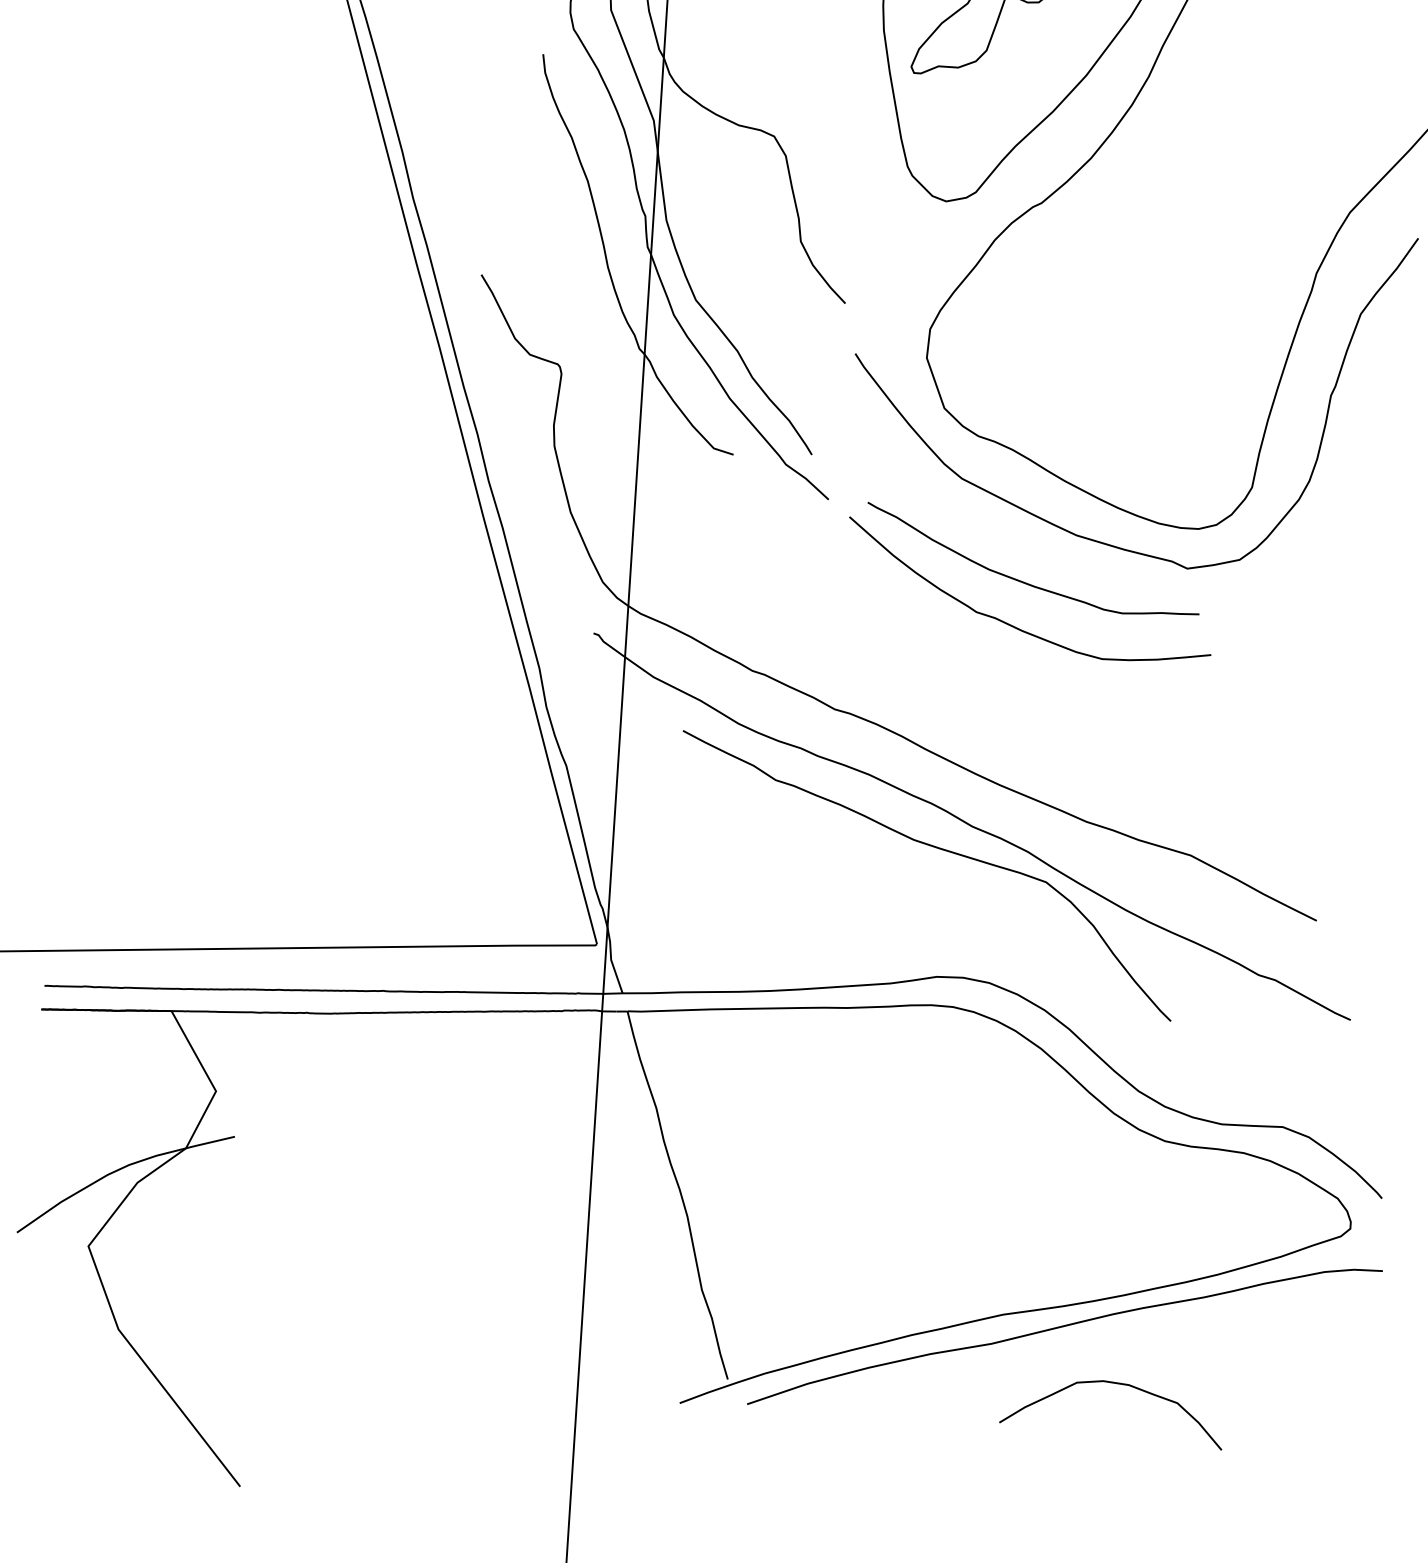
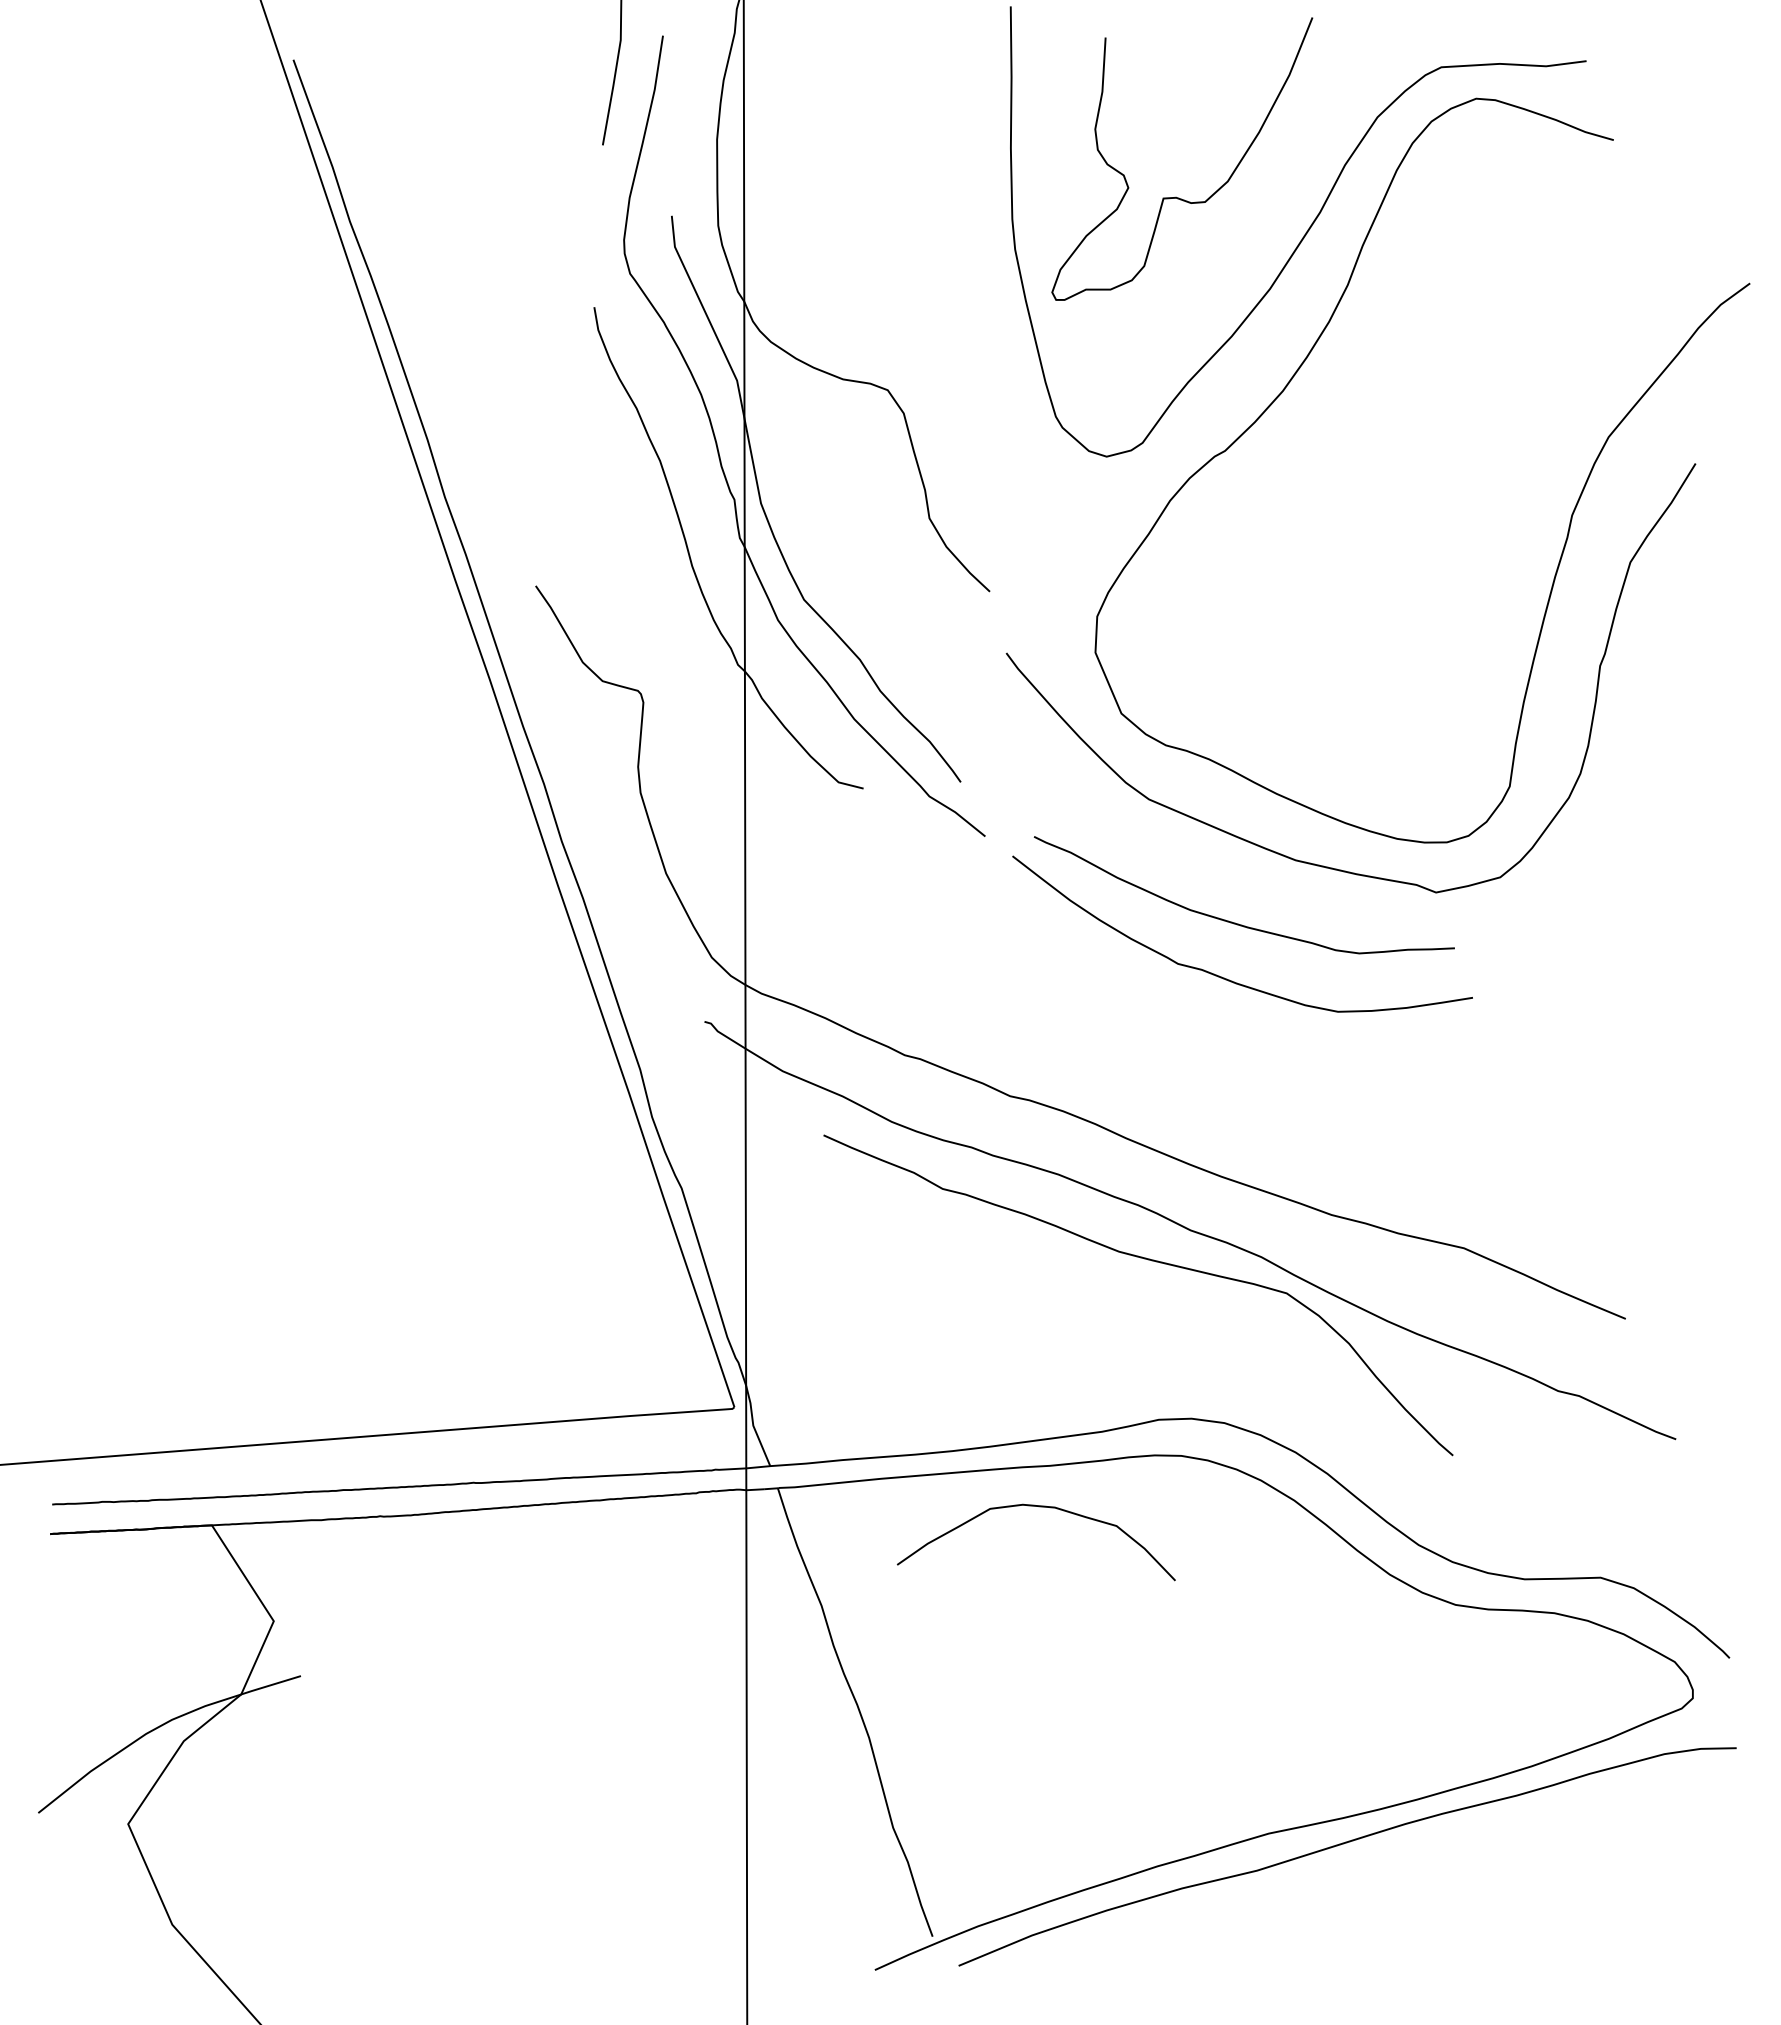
curve: (1116, 1384) -> (1039, 1507), moved

